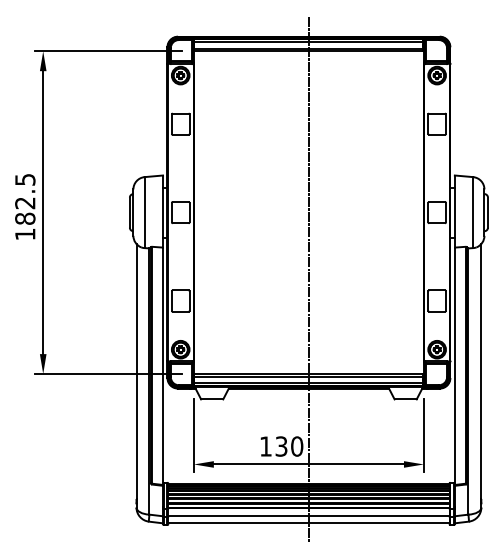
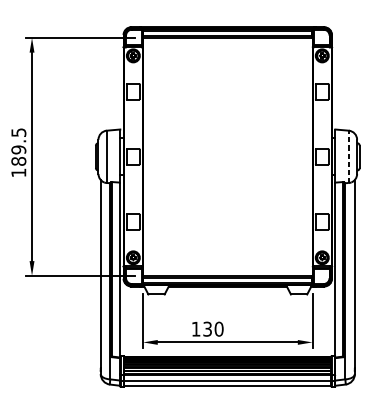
text: (25, 203) -> (18, 150), 182.5 -> 189.5
line: (473, 212) -> (349, 156), solid -> dashed
line: (308, 279) -> (227, 206), removed

